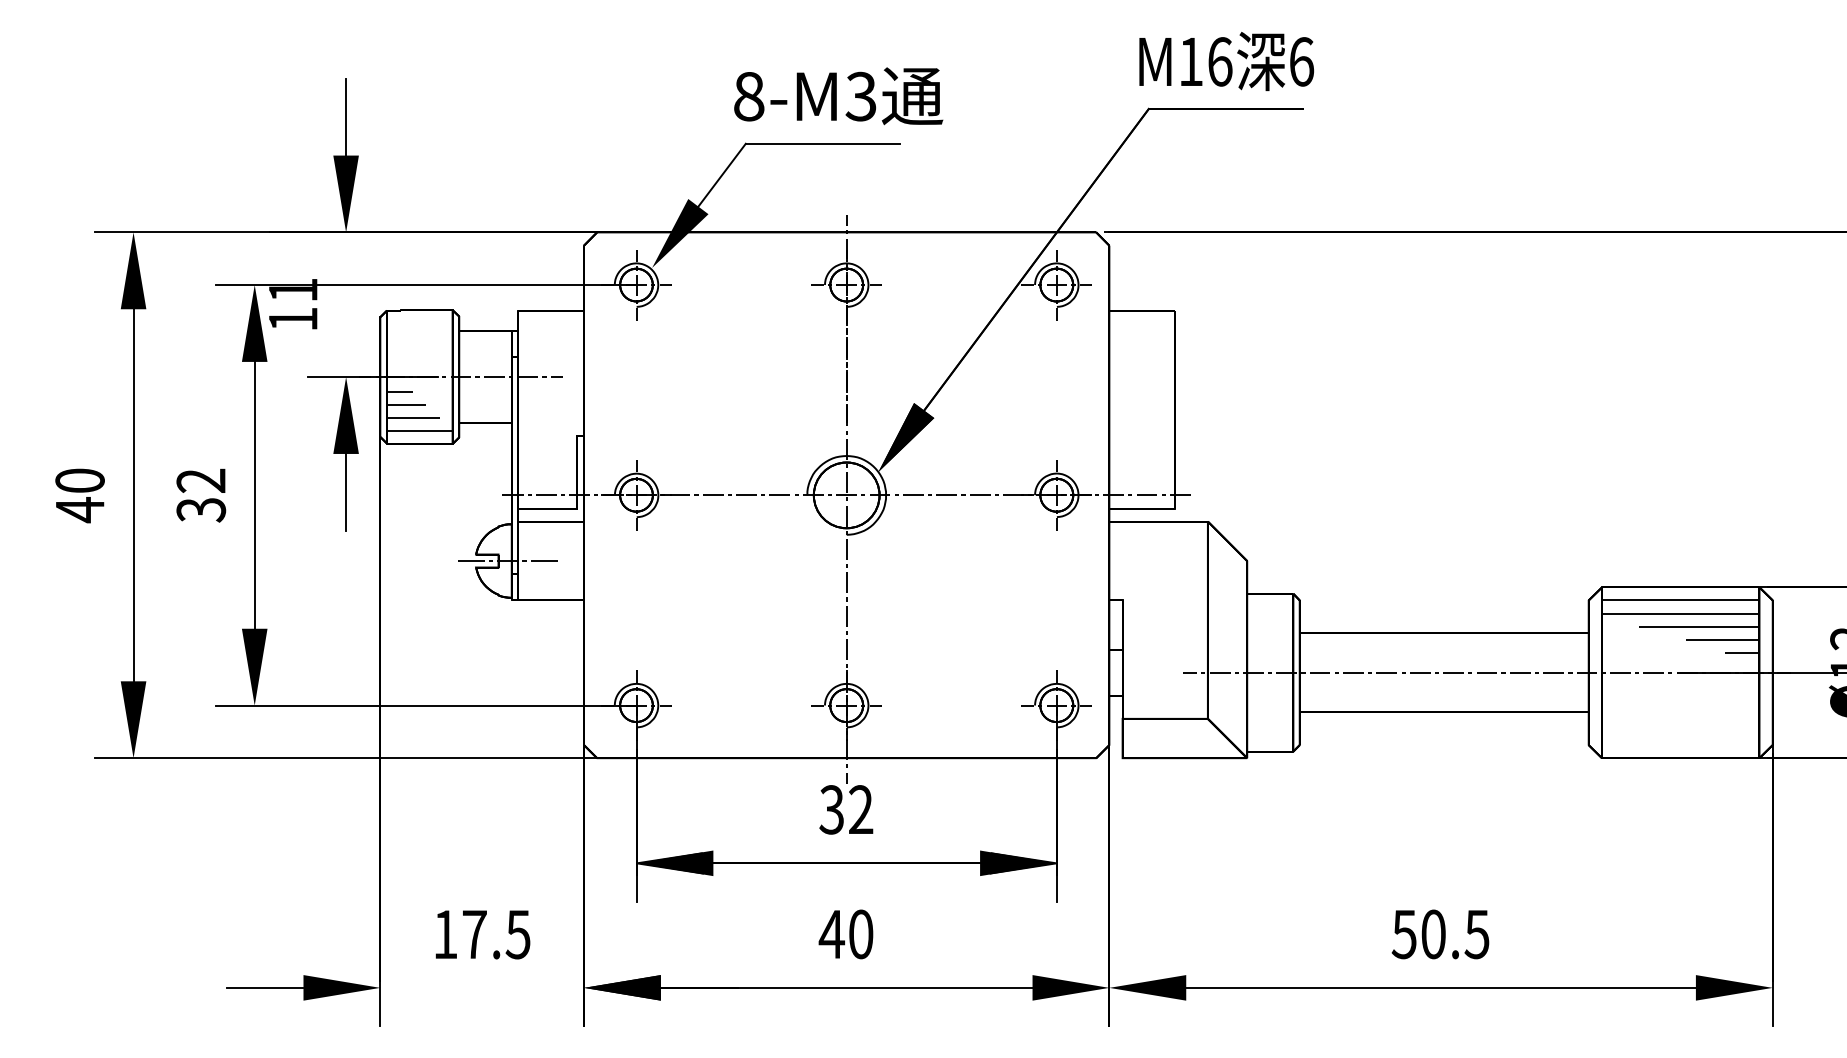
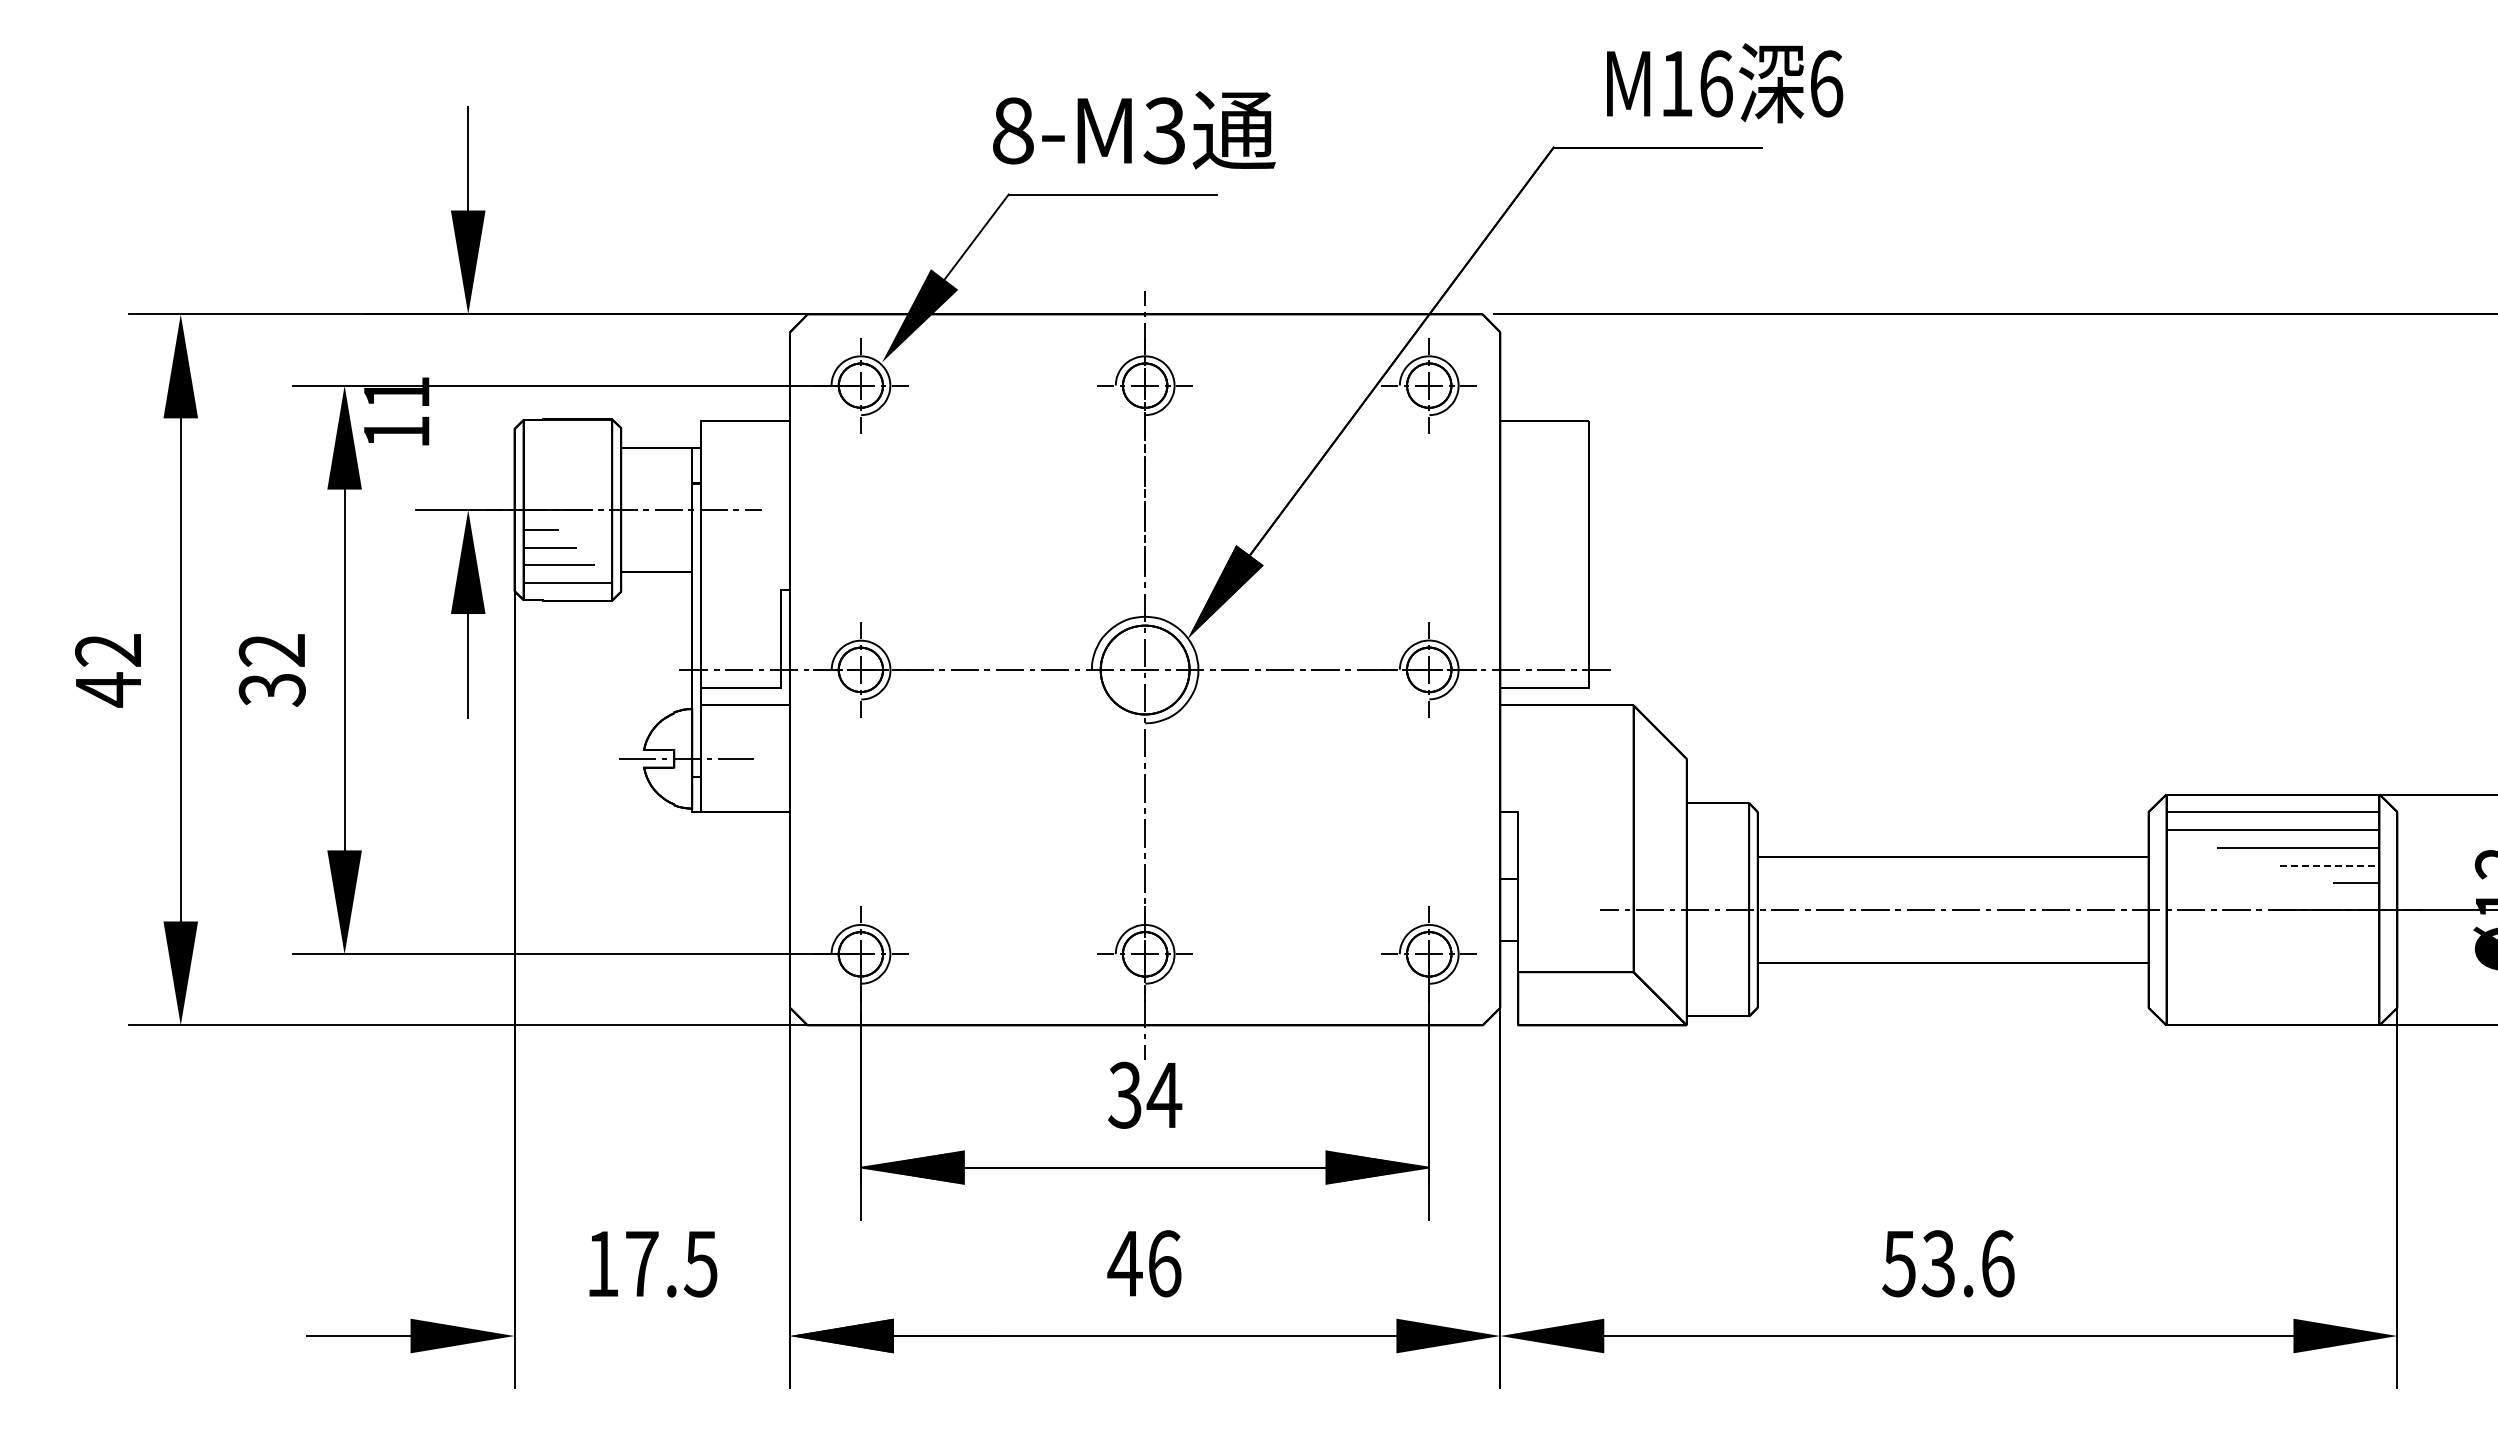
text: (1227, 61) -> (1725, 83), moved
text: (80, 480) -> (108, 650), 40 -> 42
line: (1722, 639) -> (2329, 865), solid -> dashed
text: (861, 809) -> (1164, 1094), 32 -> 34
text: (861, 934) -> (1164, 1263), 40 -> 46
text: (1454, 934) -> (1967, 1263), 50.5 -> 53.6

